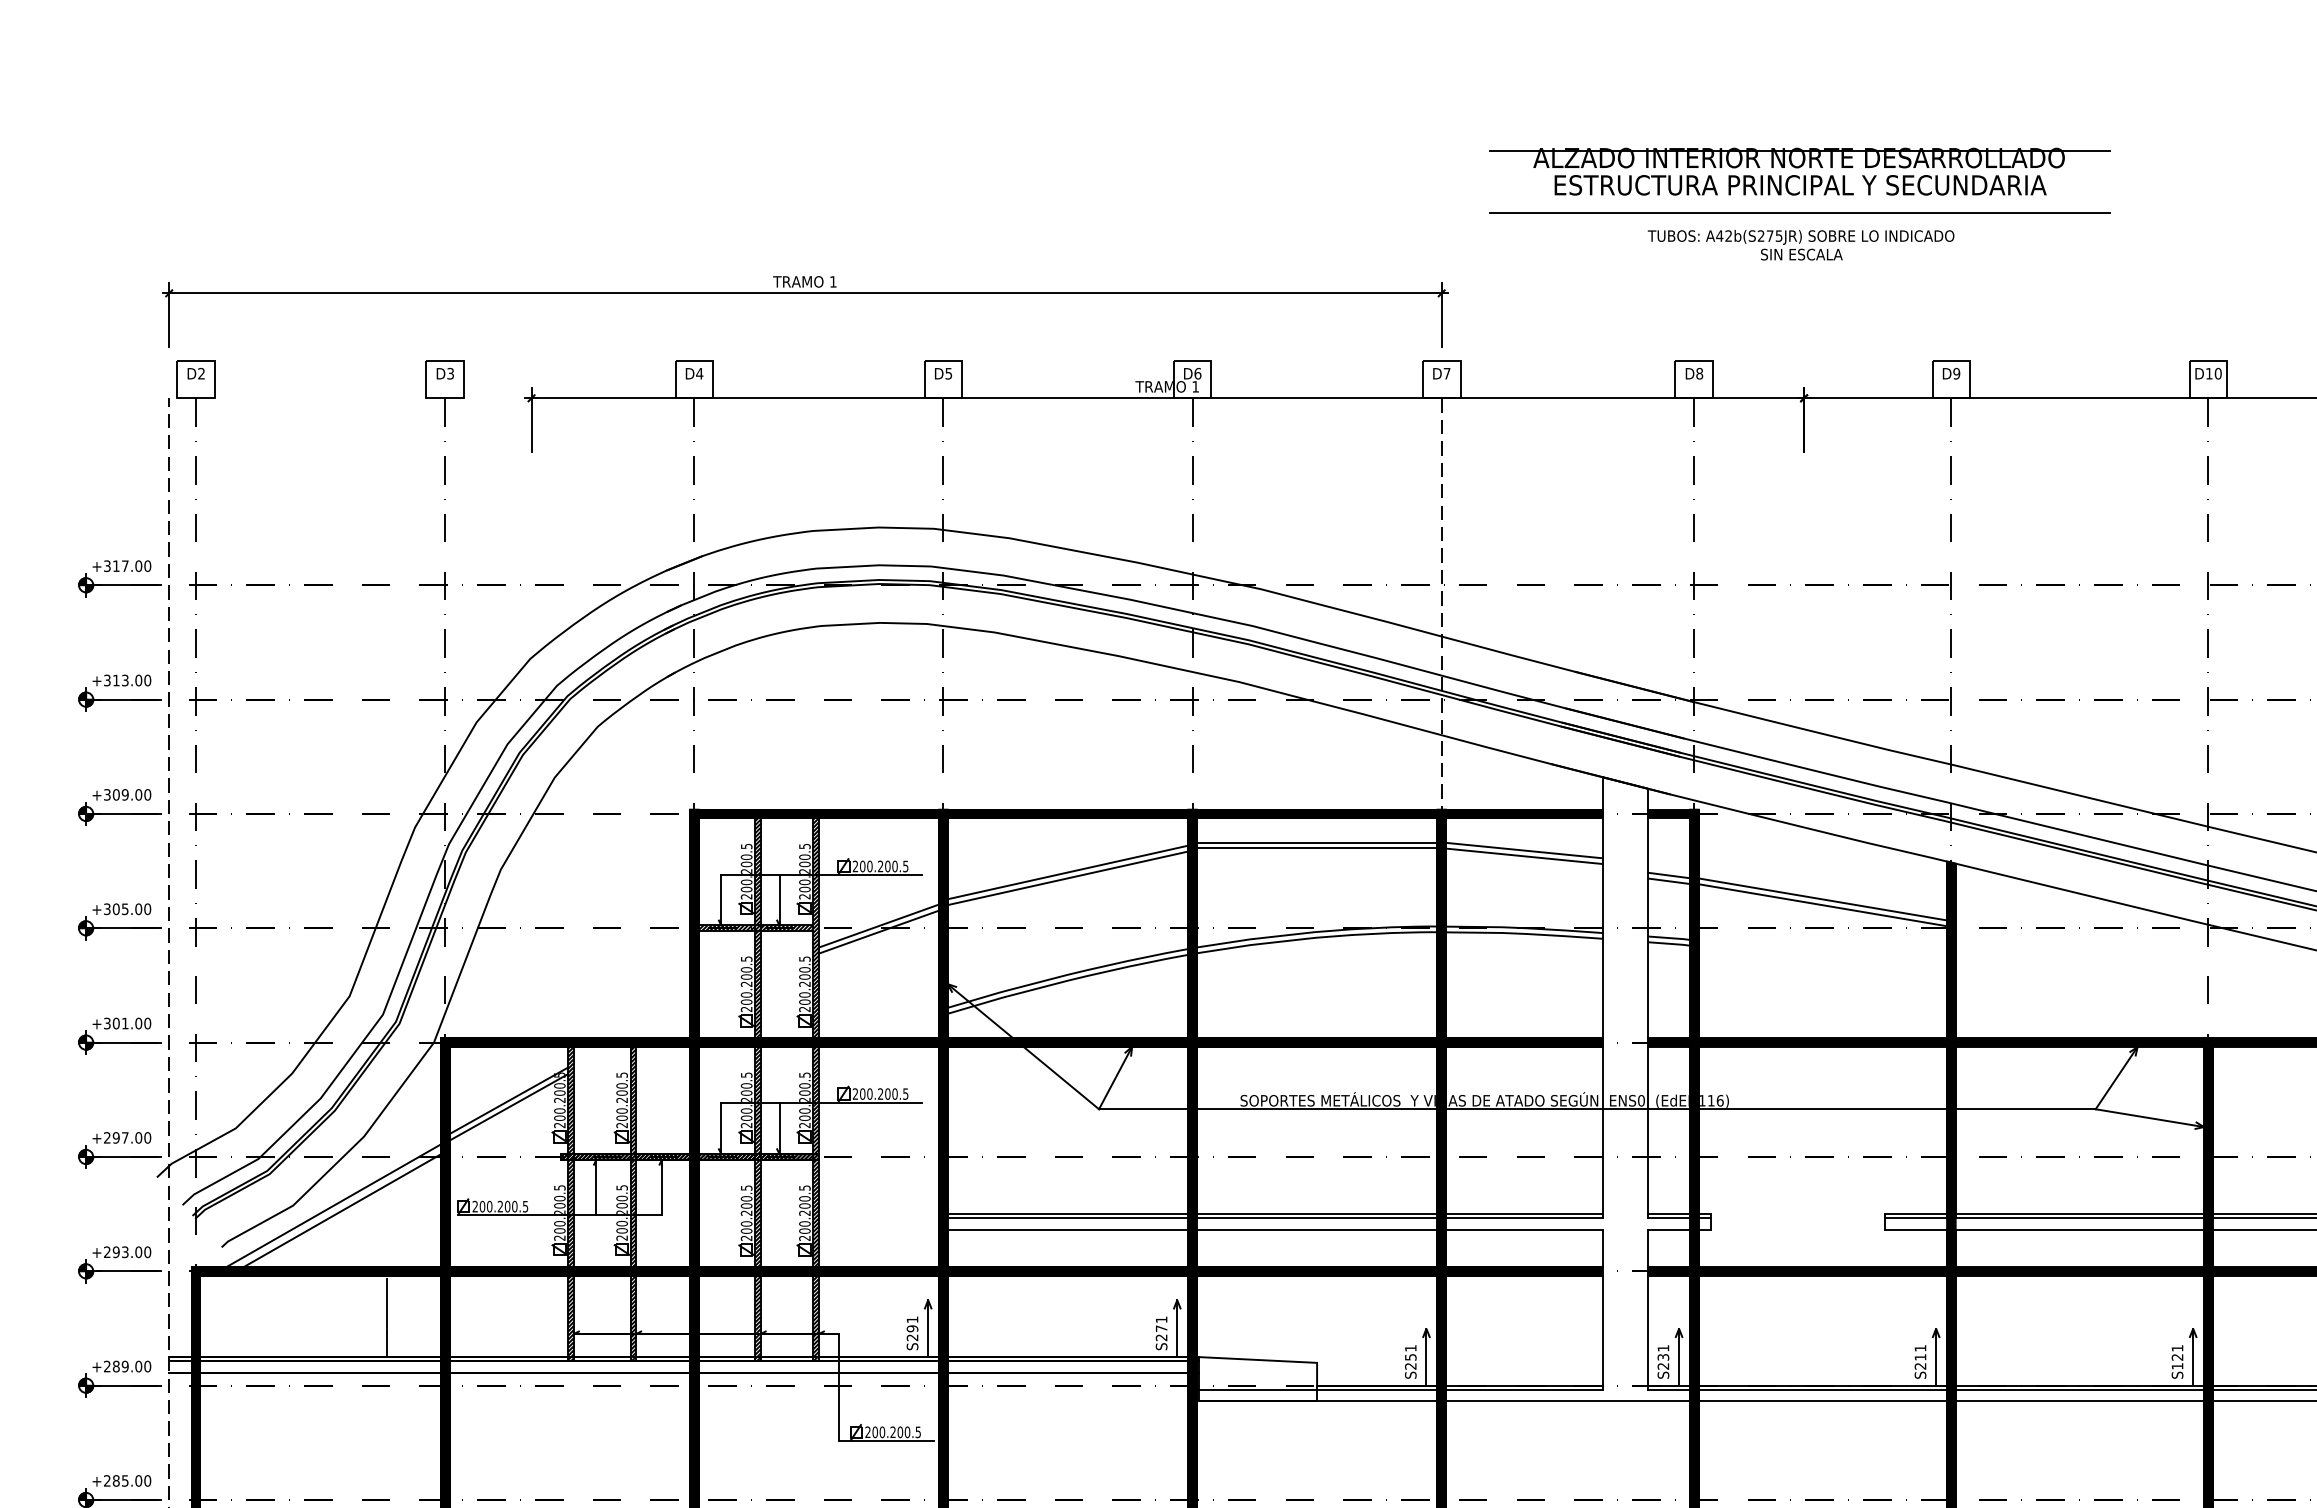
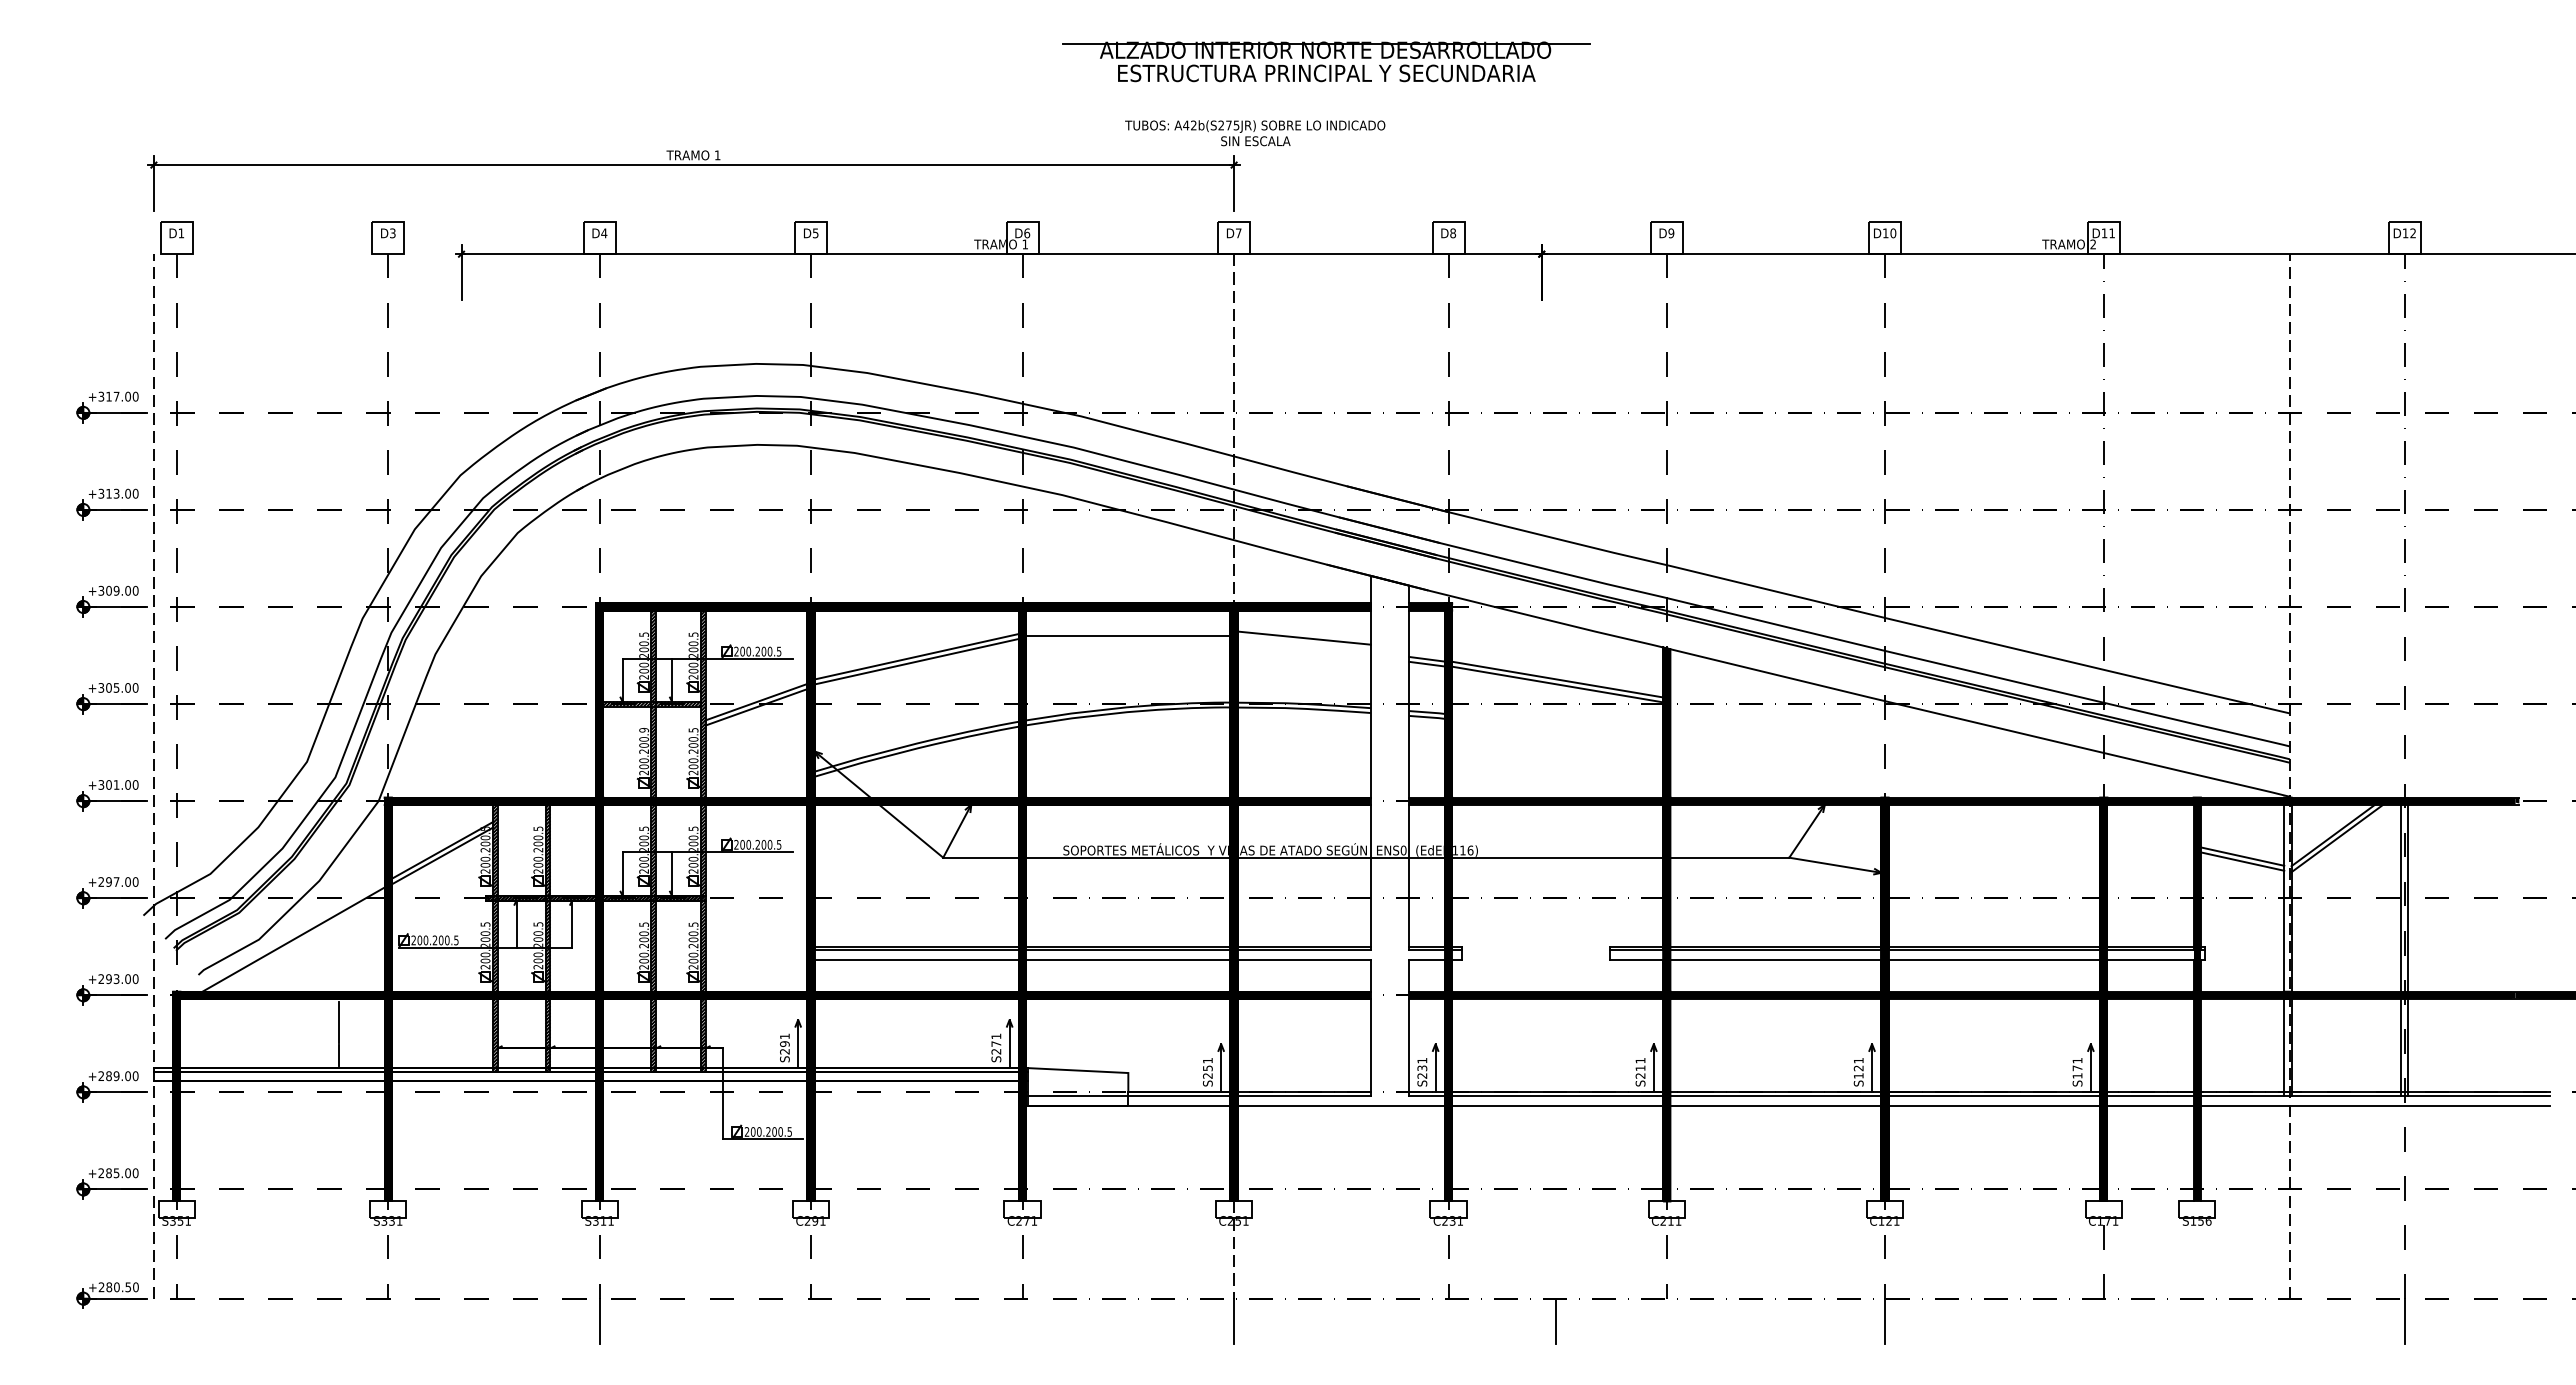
part: (1800, 171) -> (1326, 61), moved
line: (1800, 213) -> (1538, 97), removed
text: (1801, 245) -> (1255, 133), moved
text: (200, 373) -> (180, 233), D2 -> D1
line: (1317, 842) -> (1128, 631), removed
line: (1523, 855) -> (1303, 642), removed
text: (745, 959) -> (643, 730), 200.200.5 -> 200.200.9
line: (341, 1210) -> (300, 943), removed

